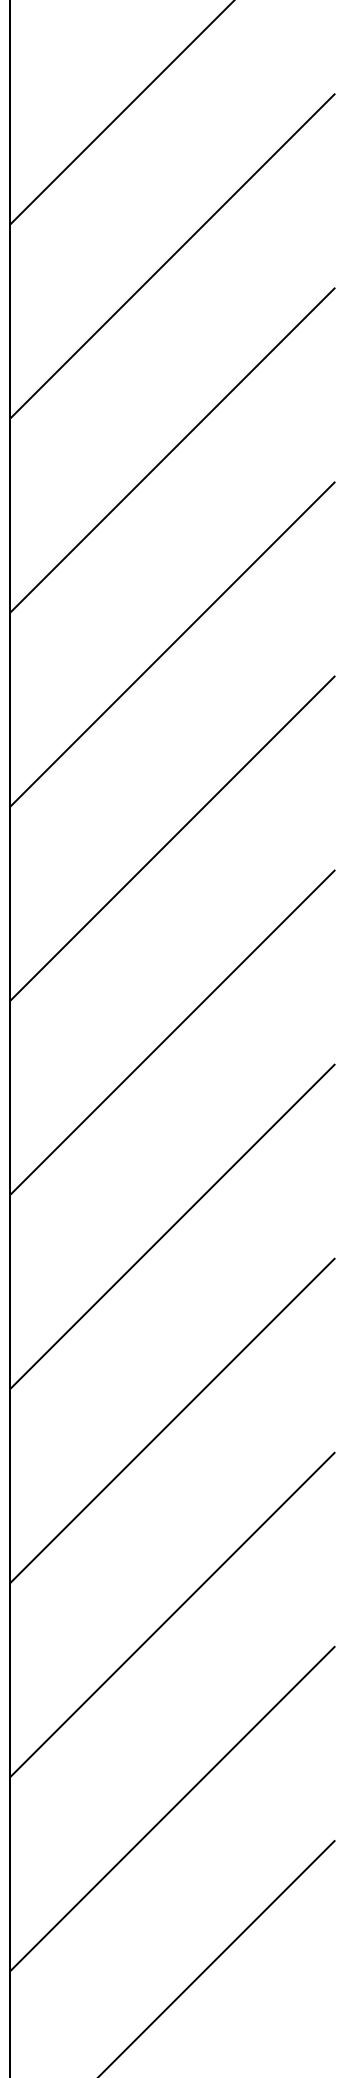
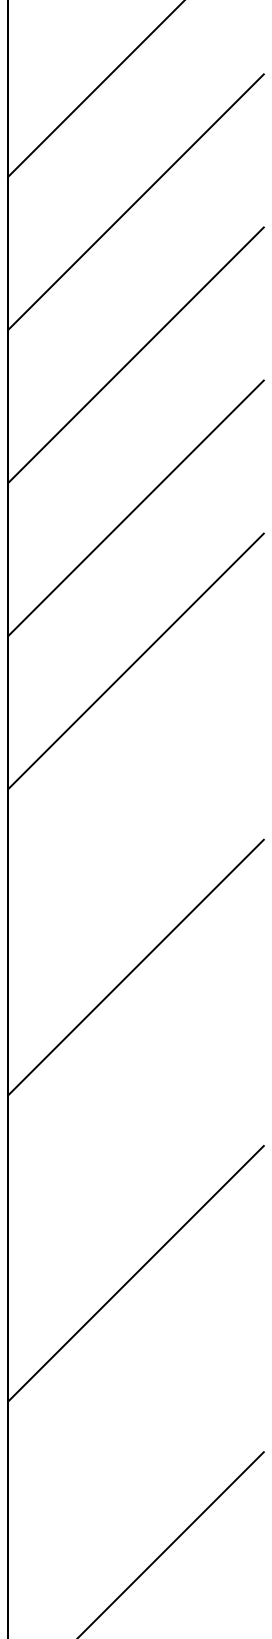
line: (172, 1032) -> (136, 814), removed
line: (172, 1420) -> (136, 1120), removed
line: (172, 1808) -> (136, 1426), removed

